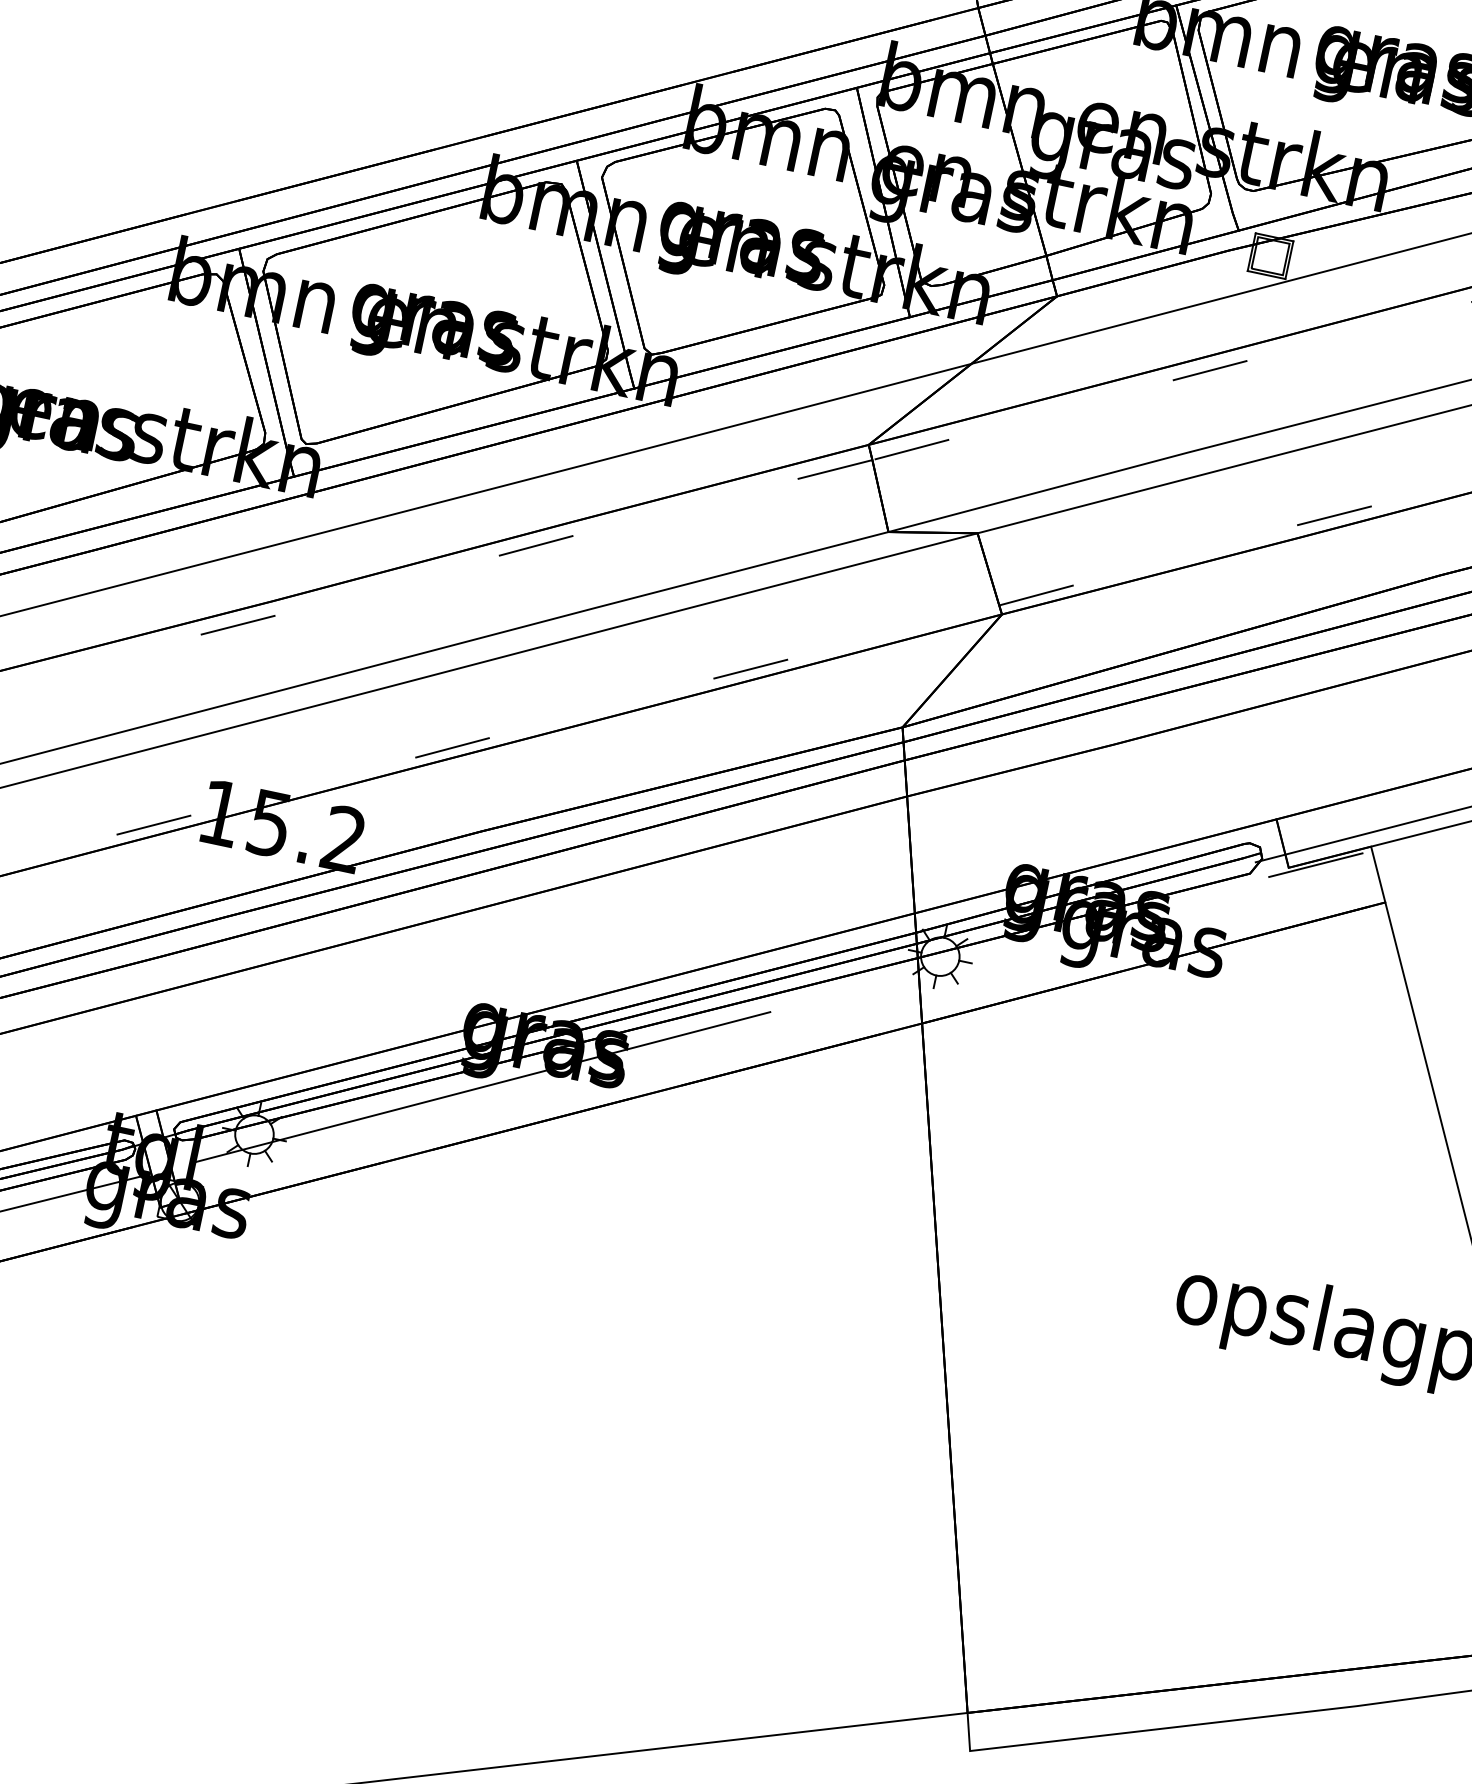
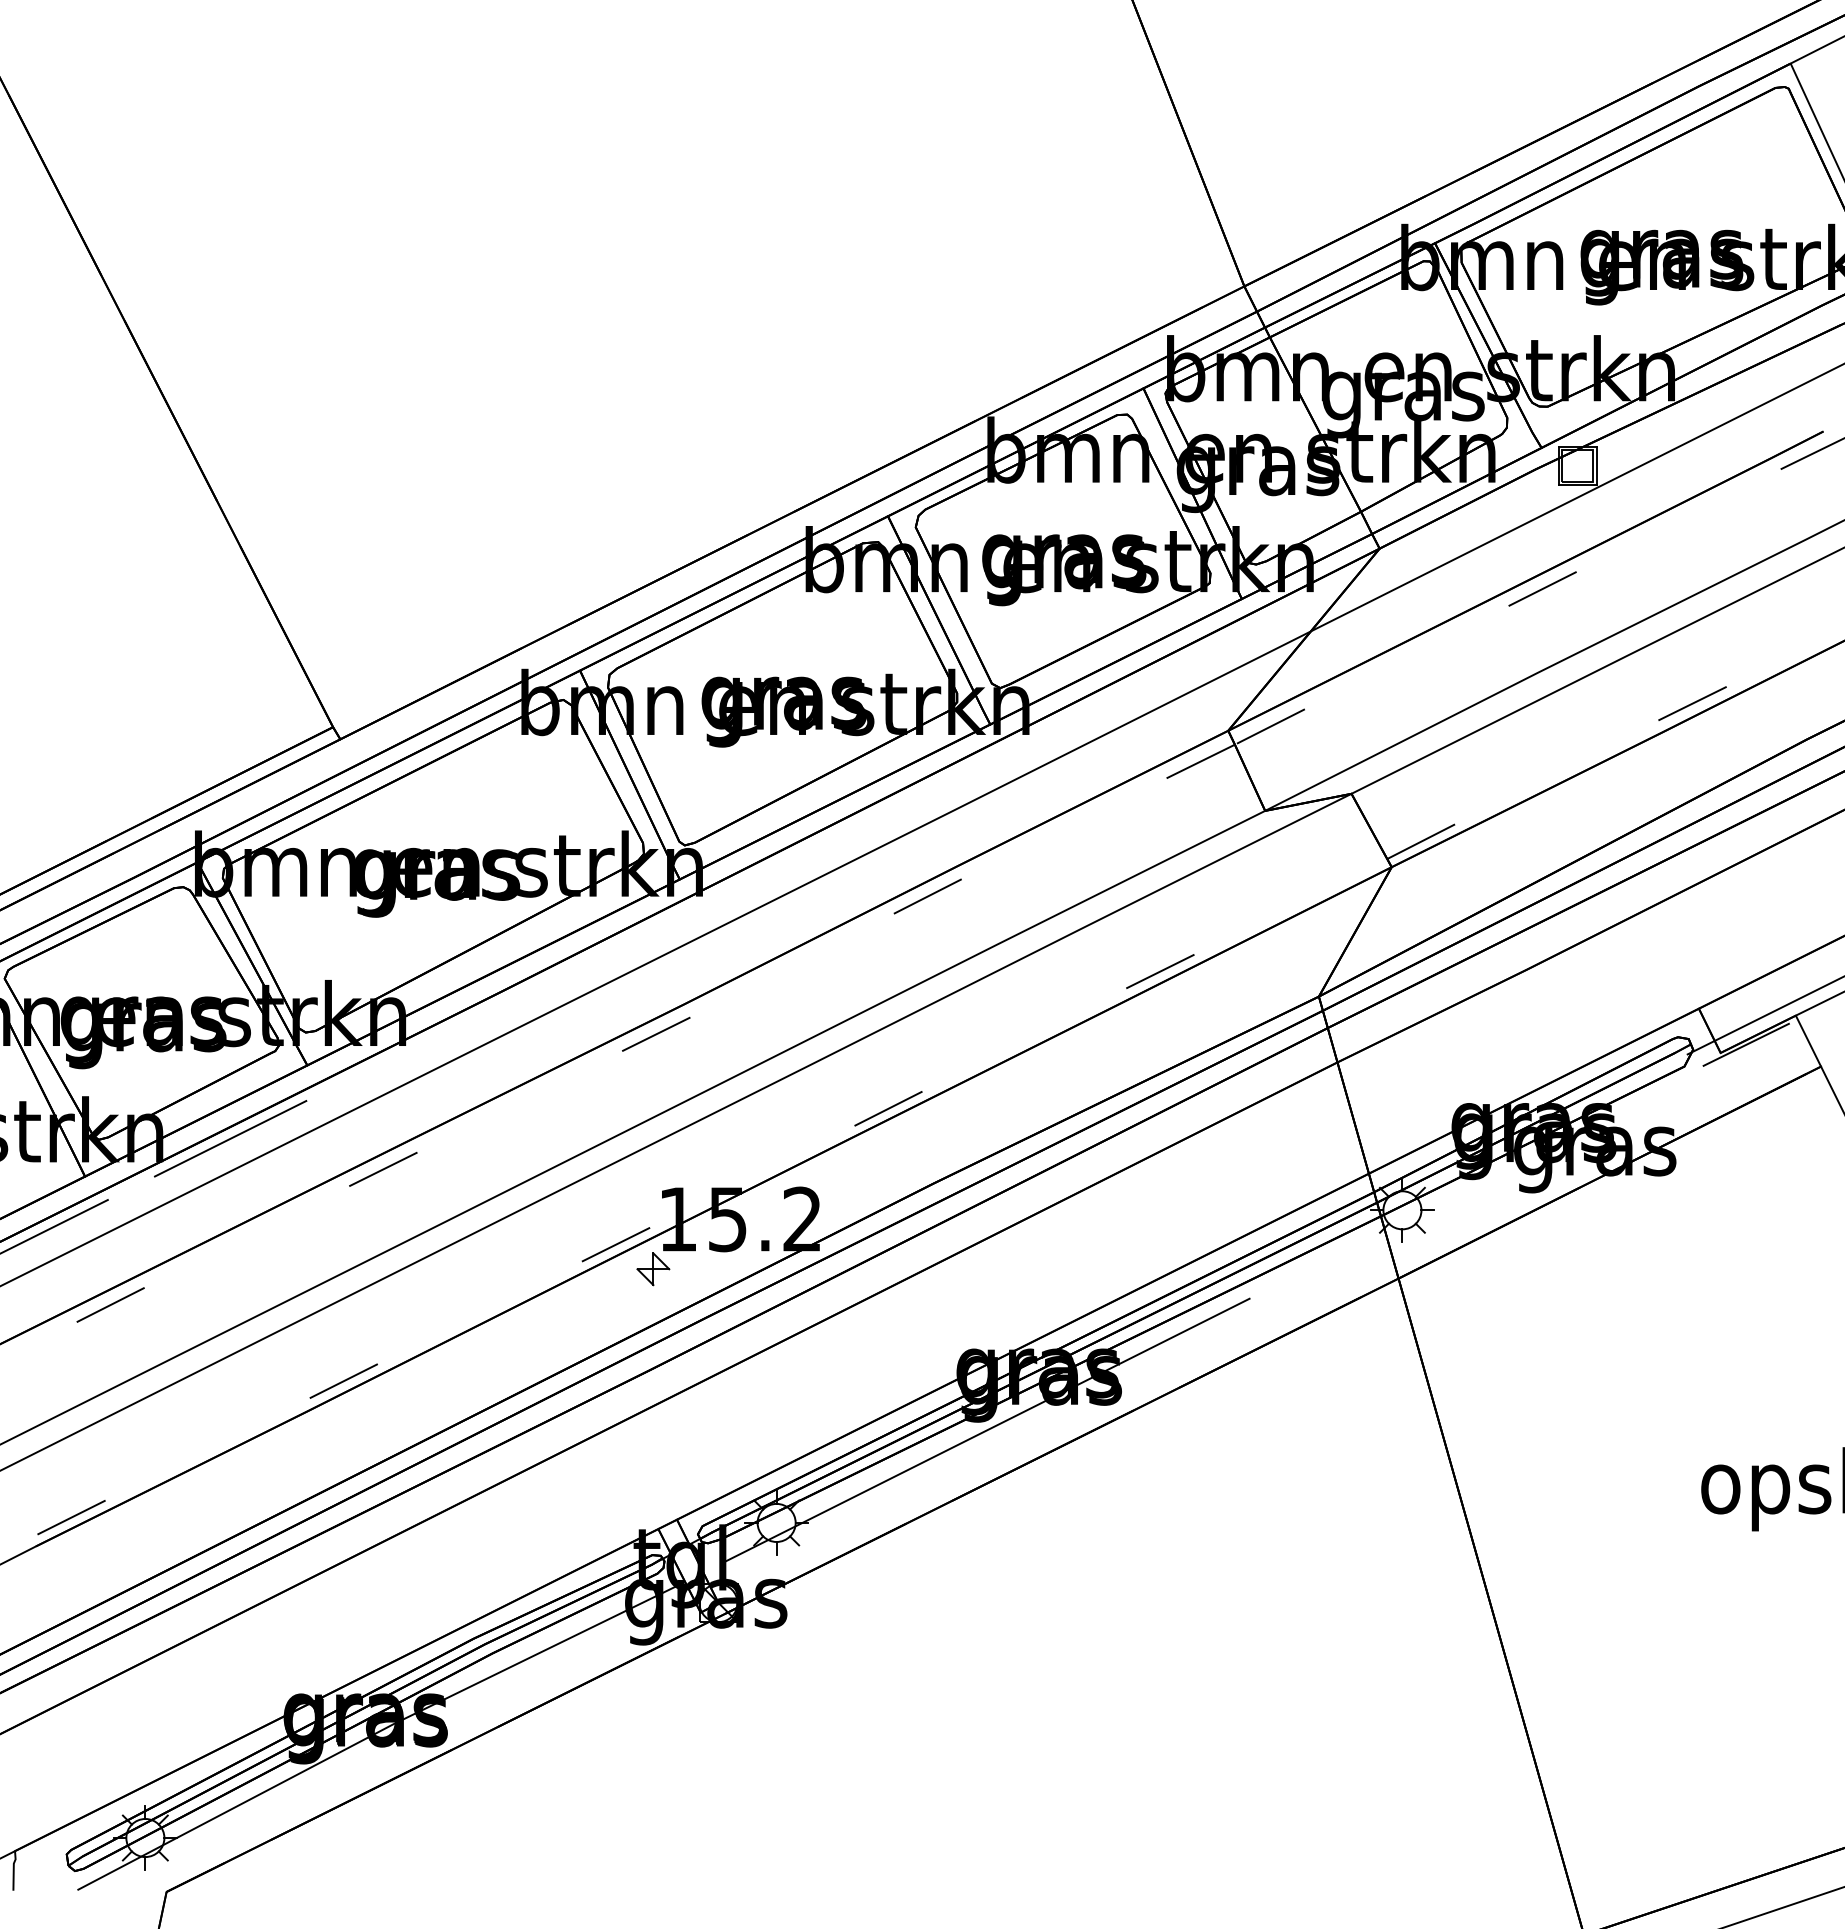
part: (185, 857) -> (653, 1269), added

